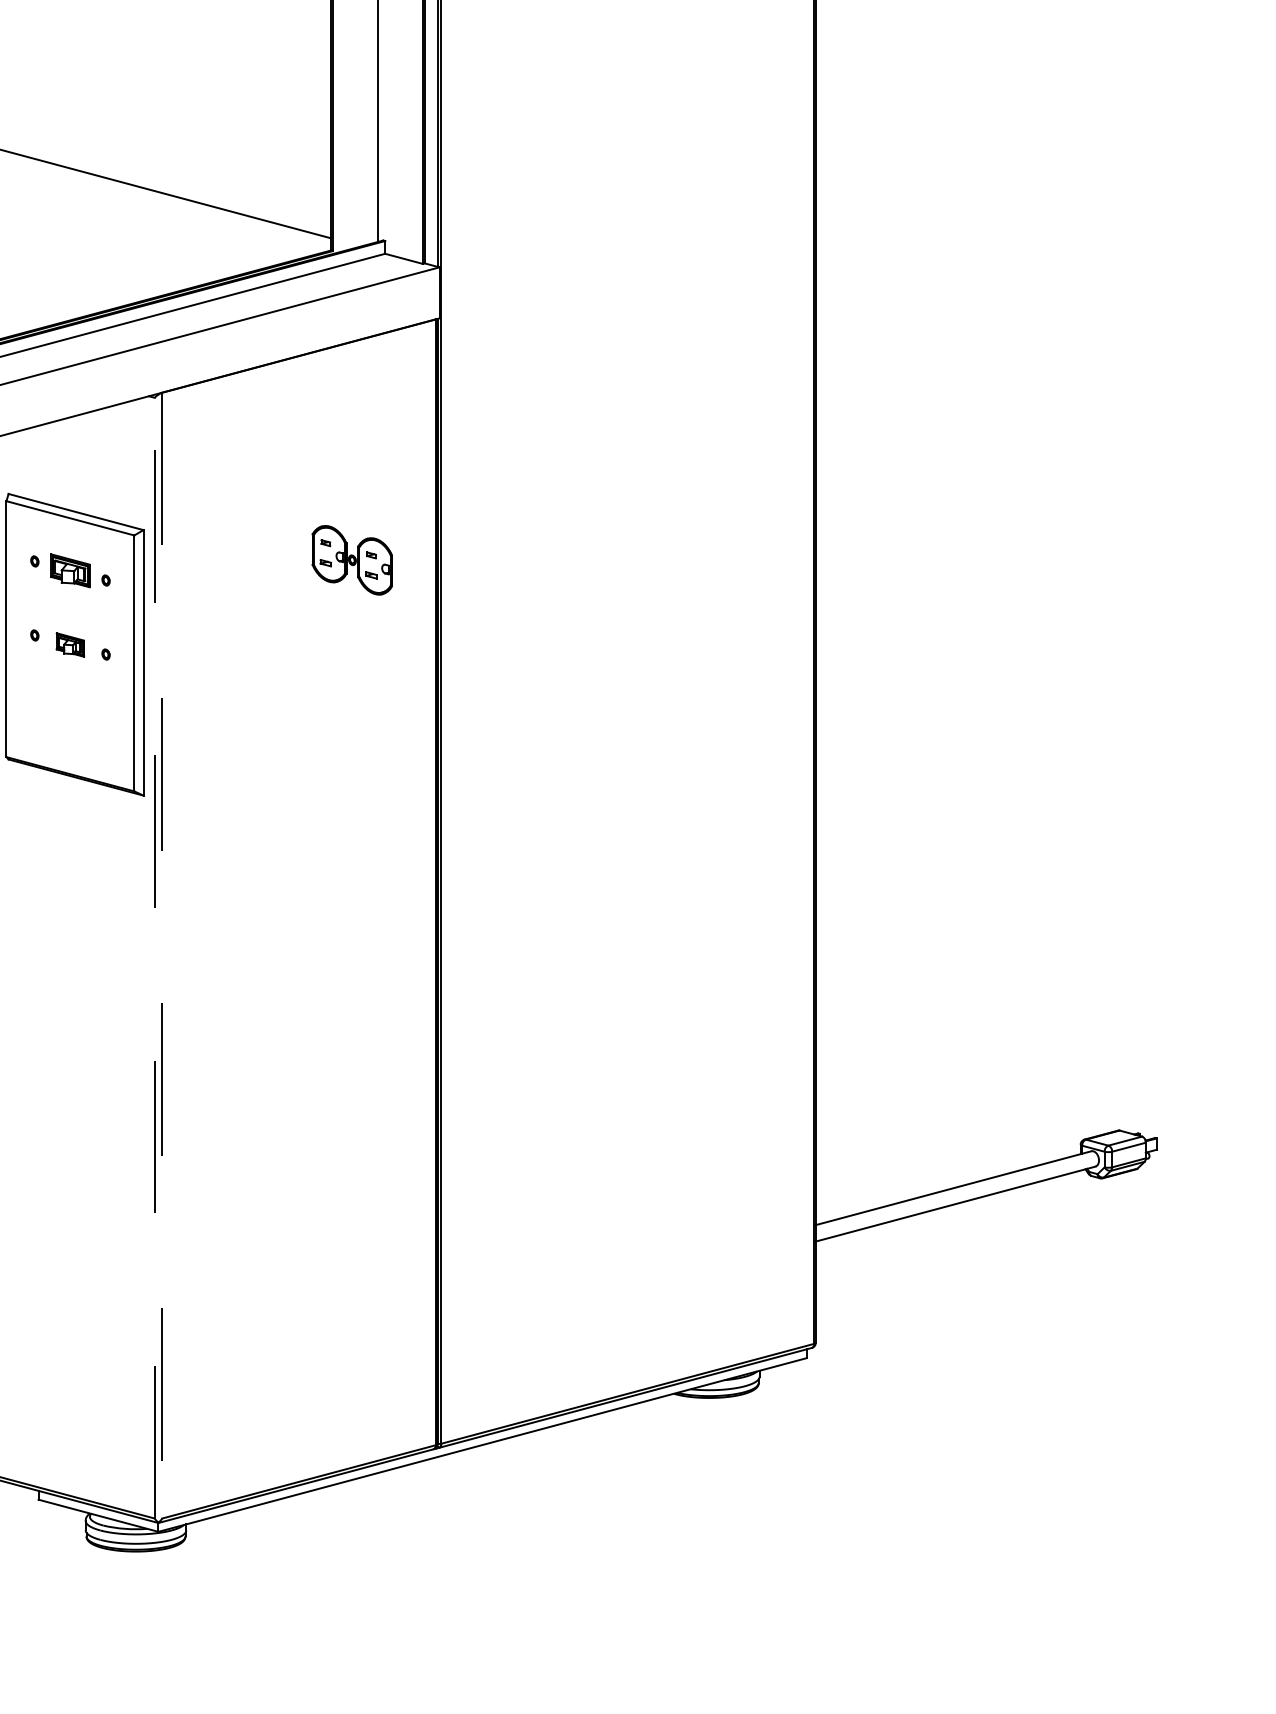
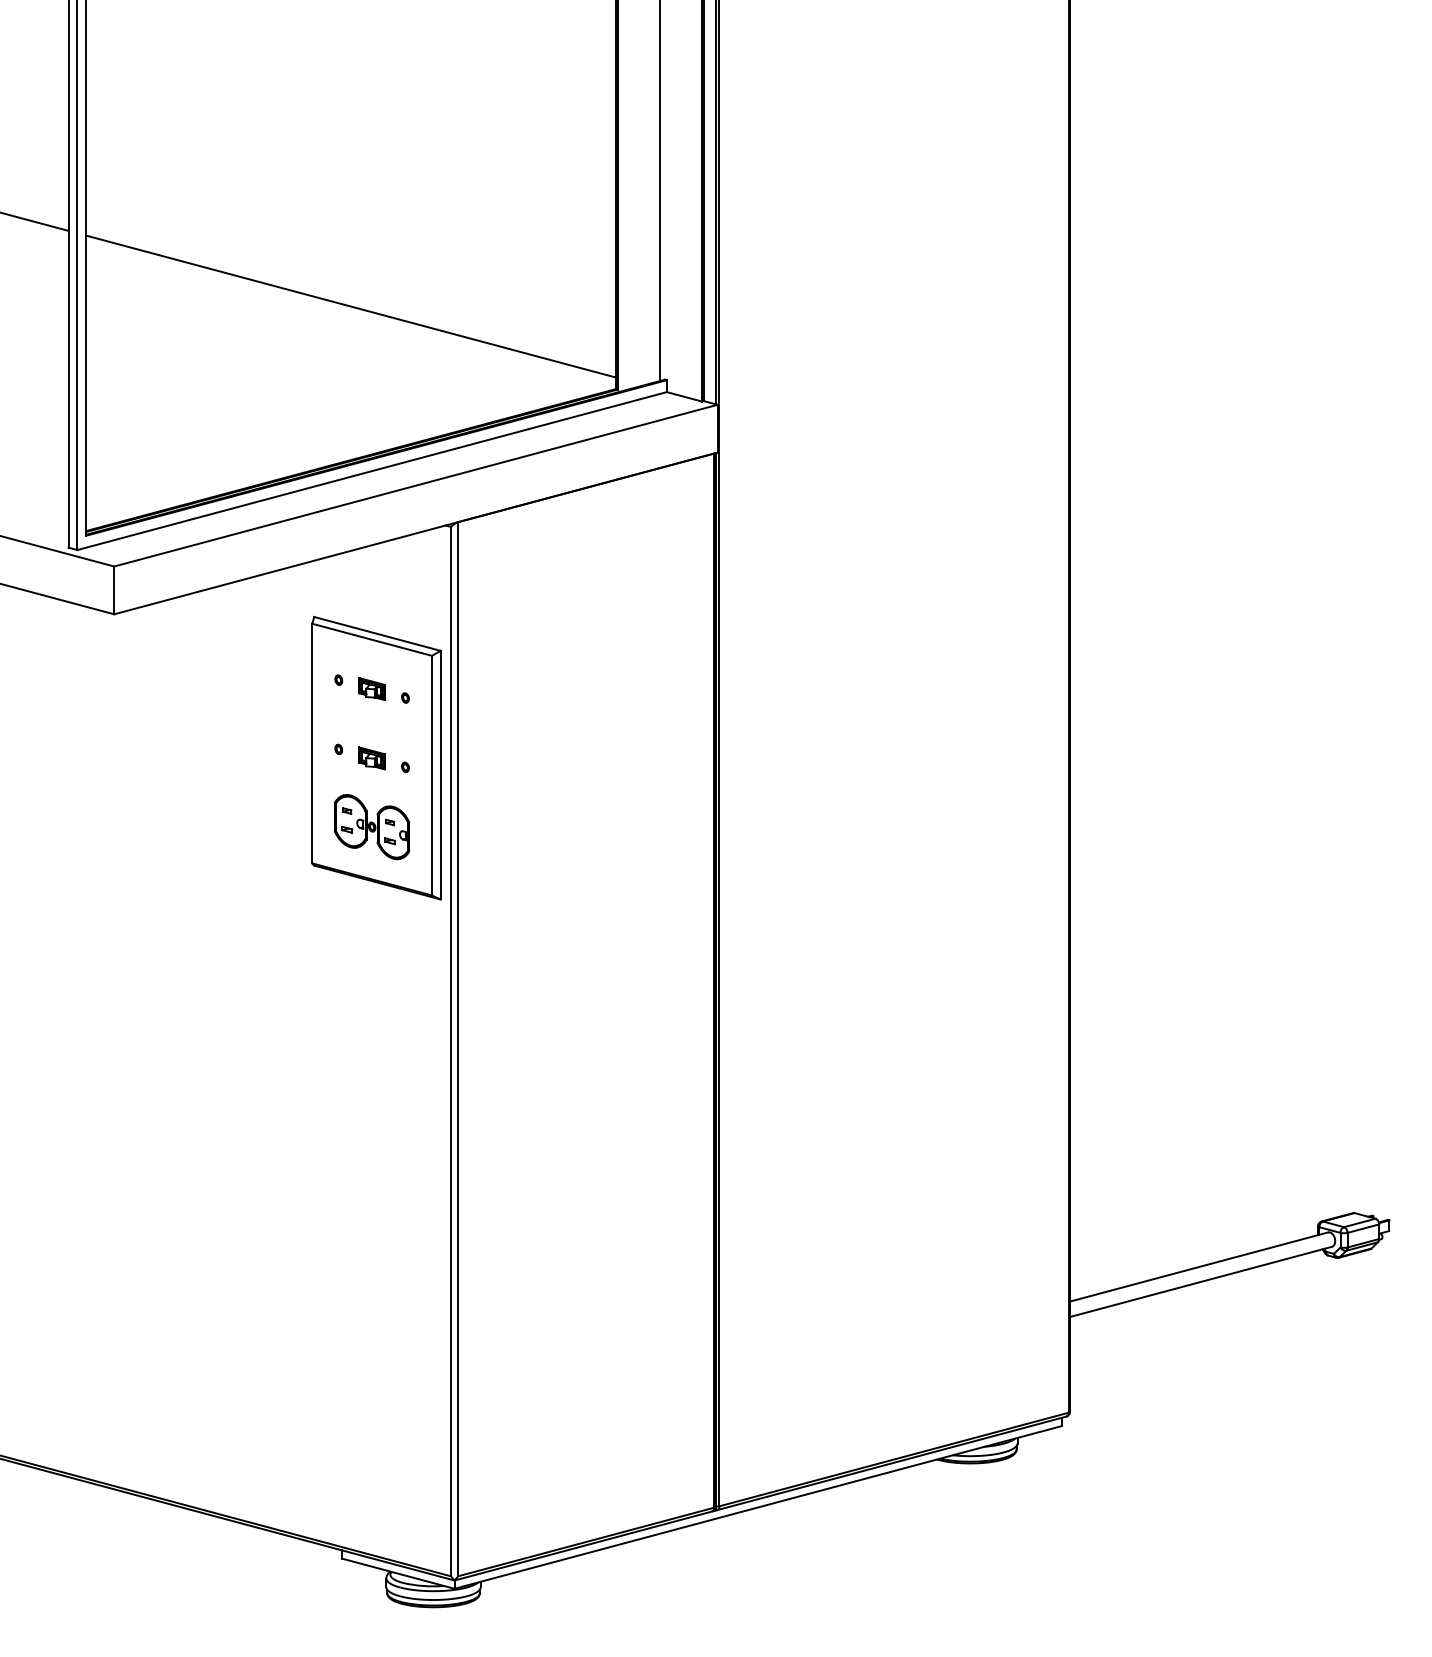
part: (351, 560) -> (371, 827), moved
part: (69, 571) -> (371, 689), size x0.71
line: (162, 955) -> (458, 1049), dashed -> solid
line: (155, 958) -> (451, 1051), dashed -> solid

